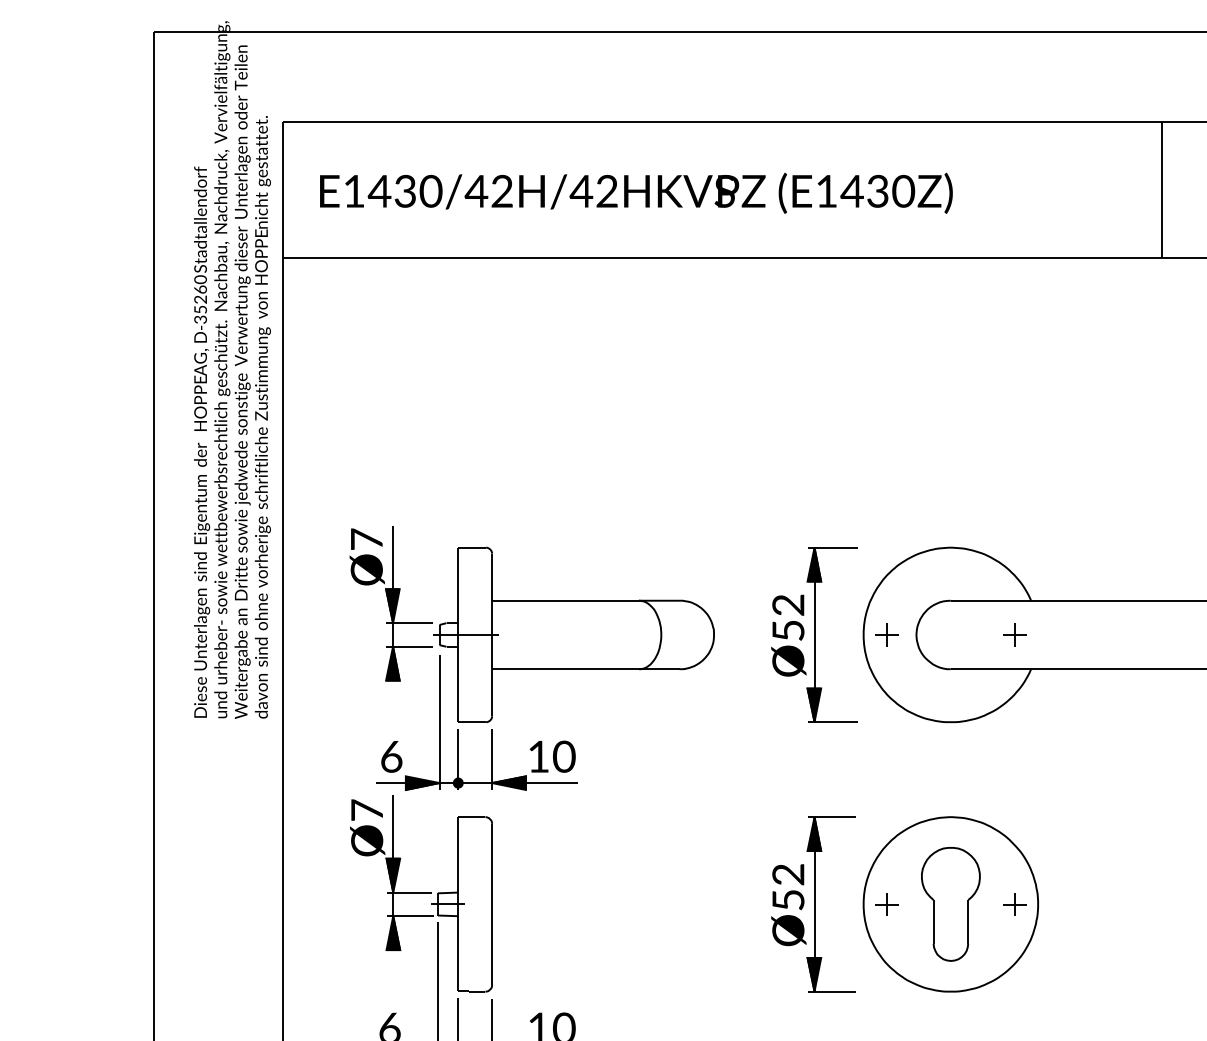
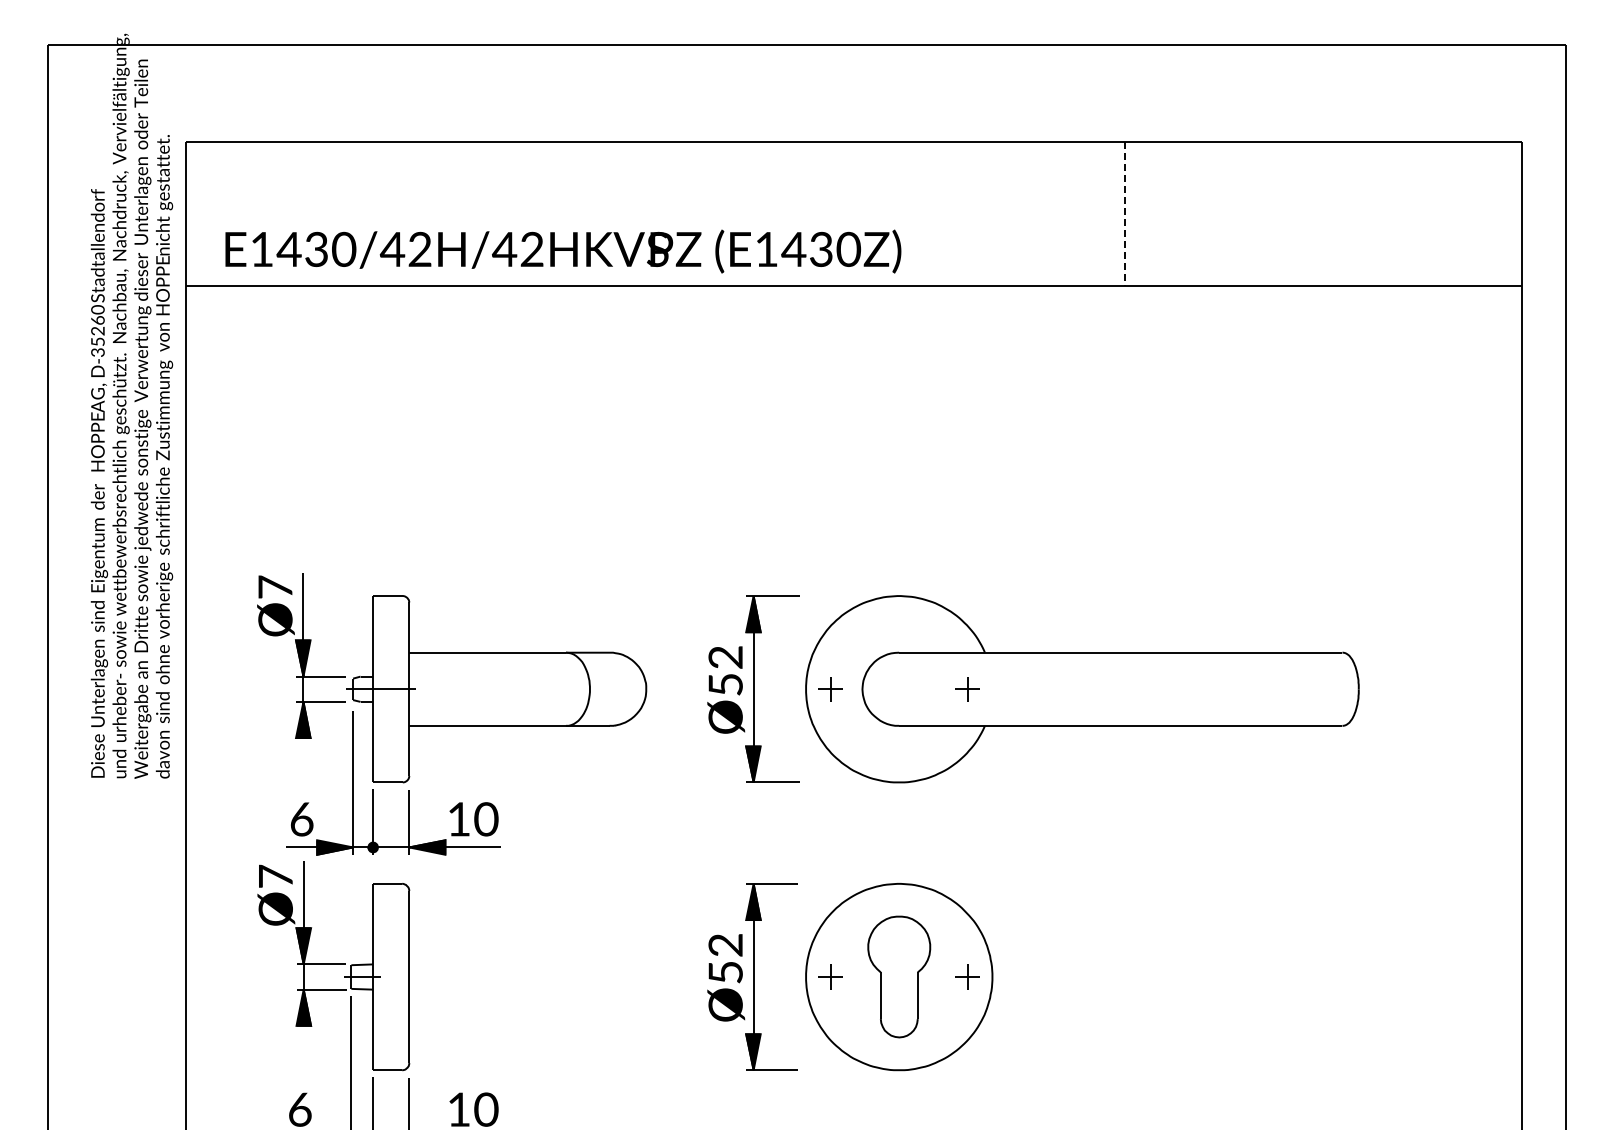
line: (1161, 190) -> (1124, 214), solid -> dashed
text: (636, 193) -> (563, 251), moved

